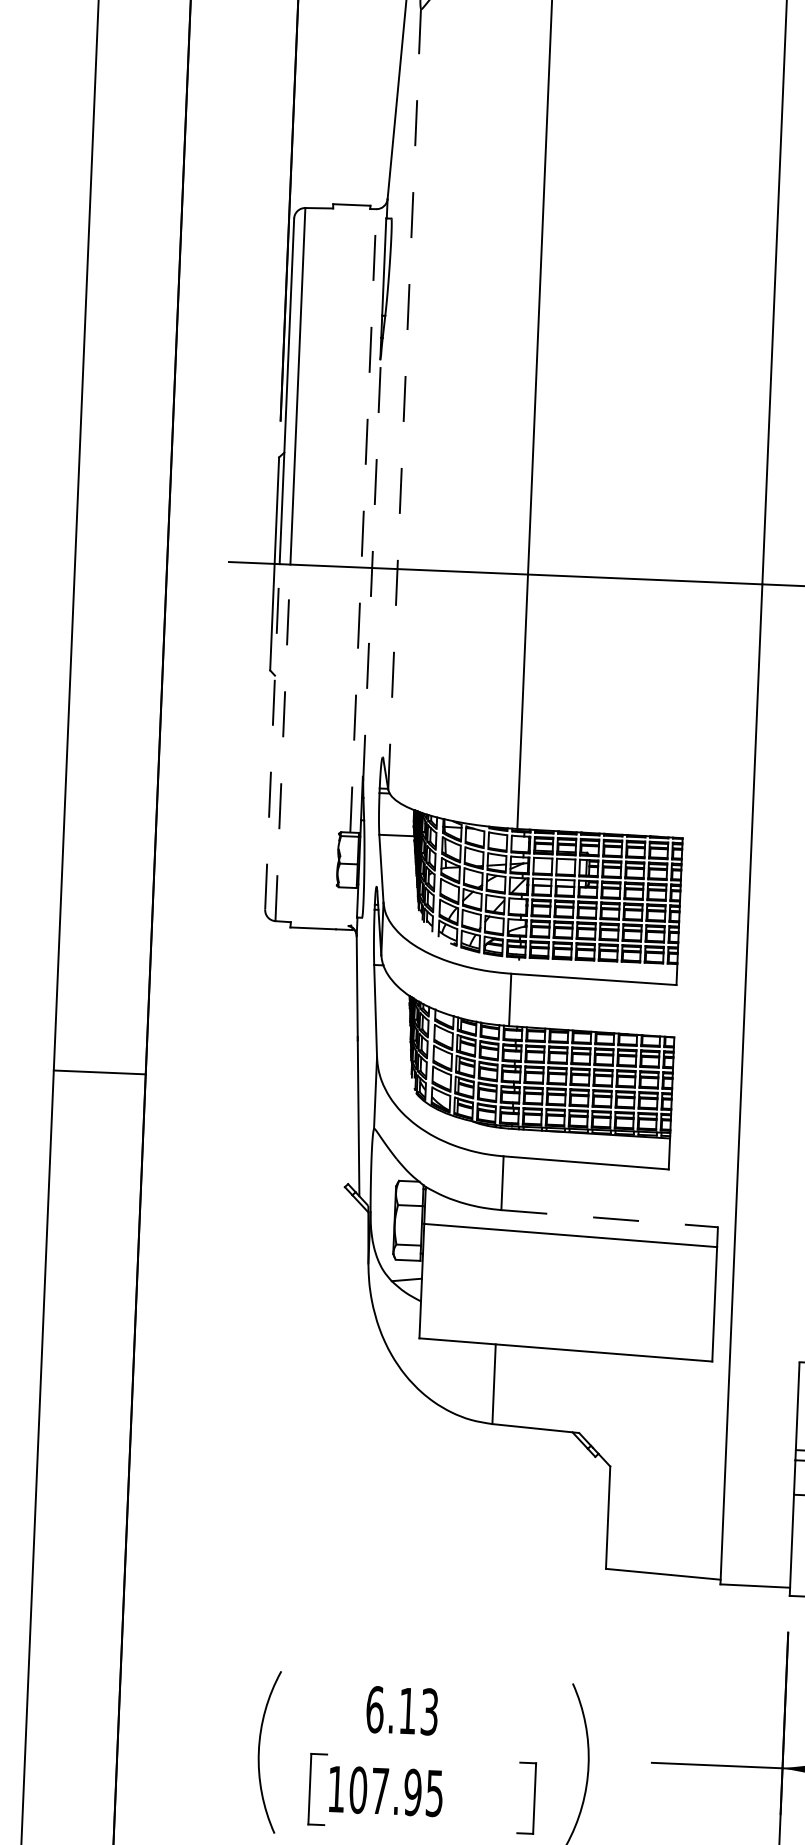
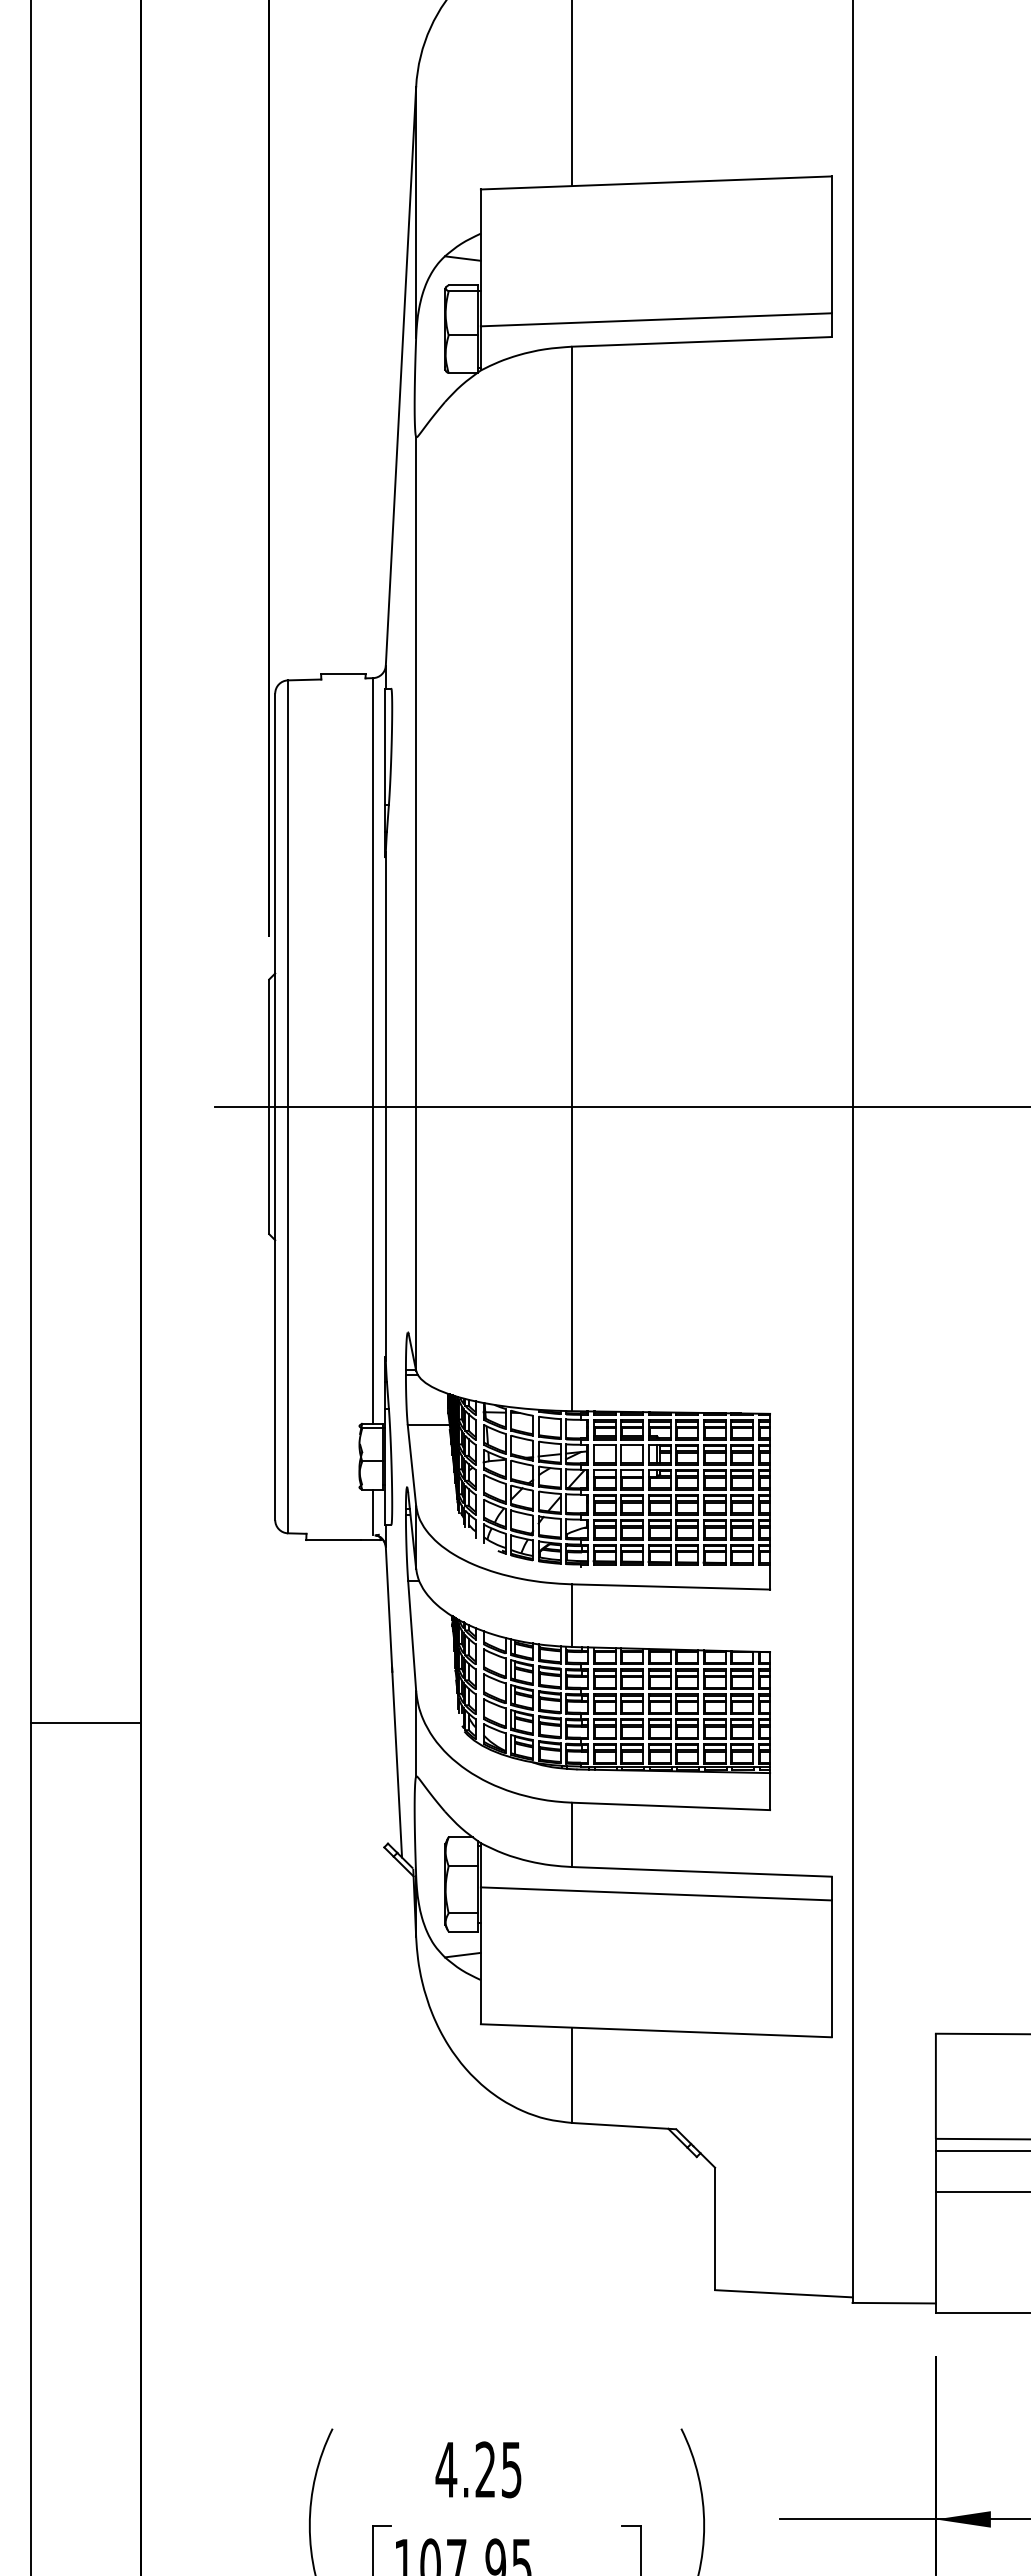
line: (404, 399) -> (416, 903), dashed -> solid
line: (363, 521) -> (373, 1051), dashed -> solid
line: (371, 567) -> (385, 1106), dashed -> solid
line: (272, 736) -> (275, 1313), dashed -> solid
line: (283, 742) -> (288, 1319), dashed -> solid
line: (347, 905) -> (373, 1511), added
line: (609, 1218) -> (701, 1871), dashed -> solid
text: (401, 1710) -> (478, 2469), 6.13 -> 4.25

